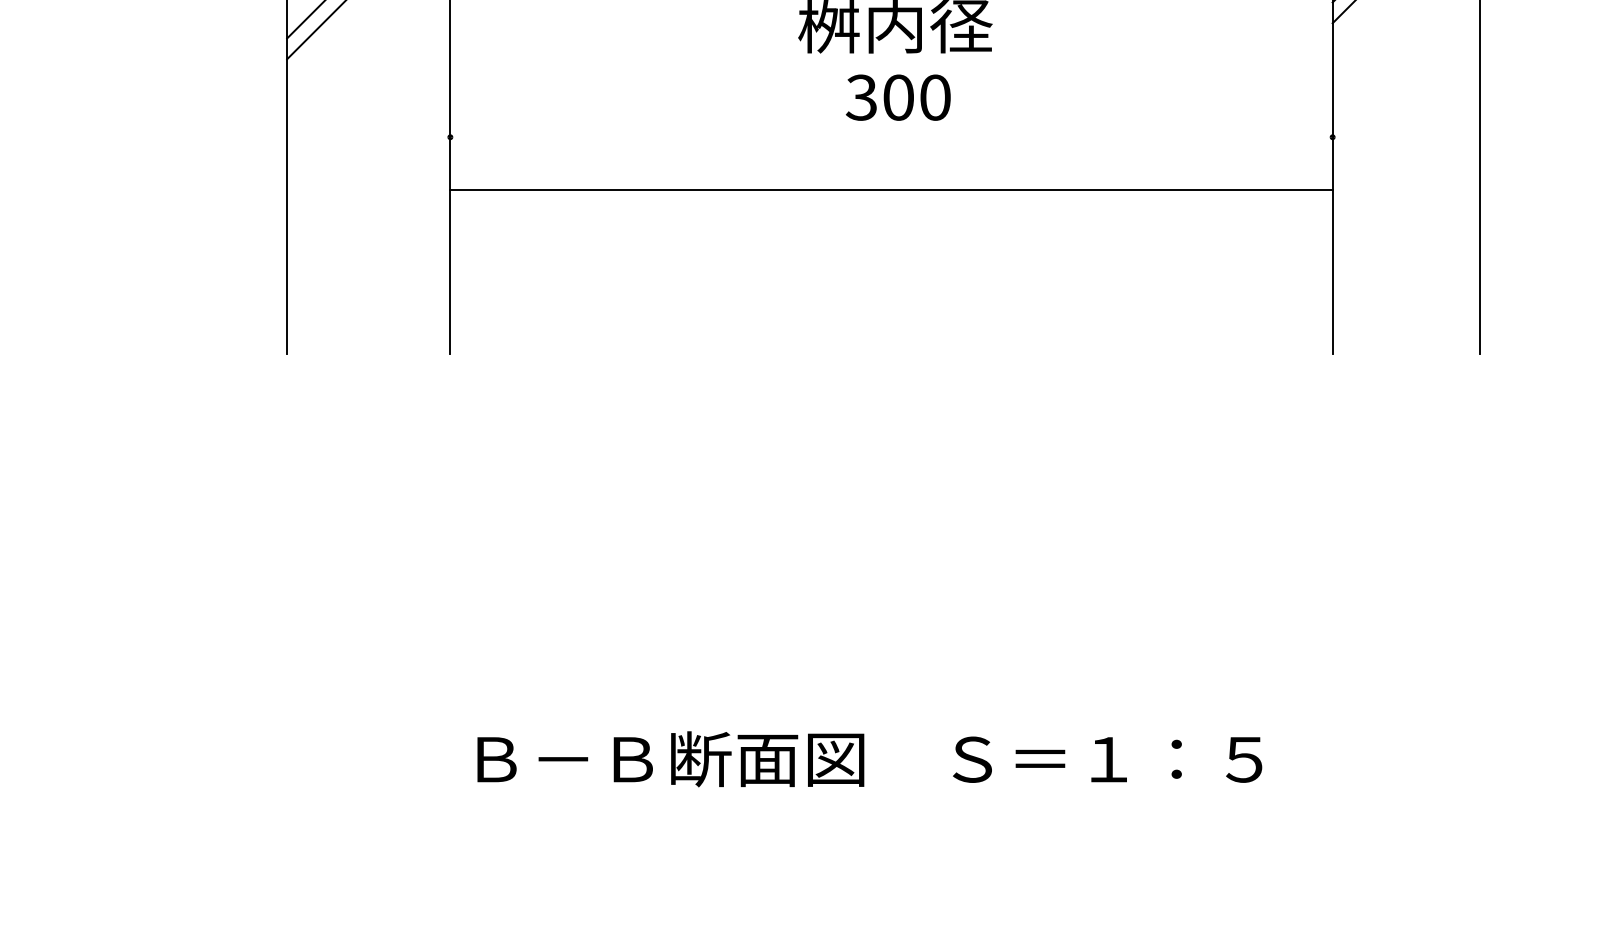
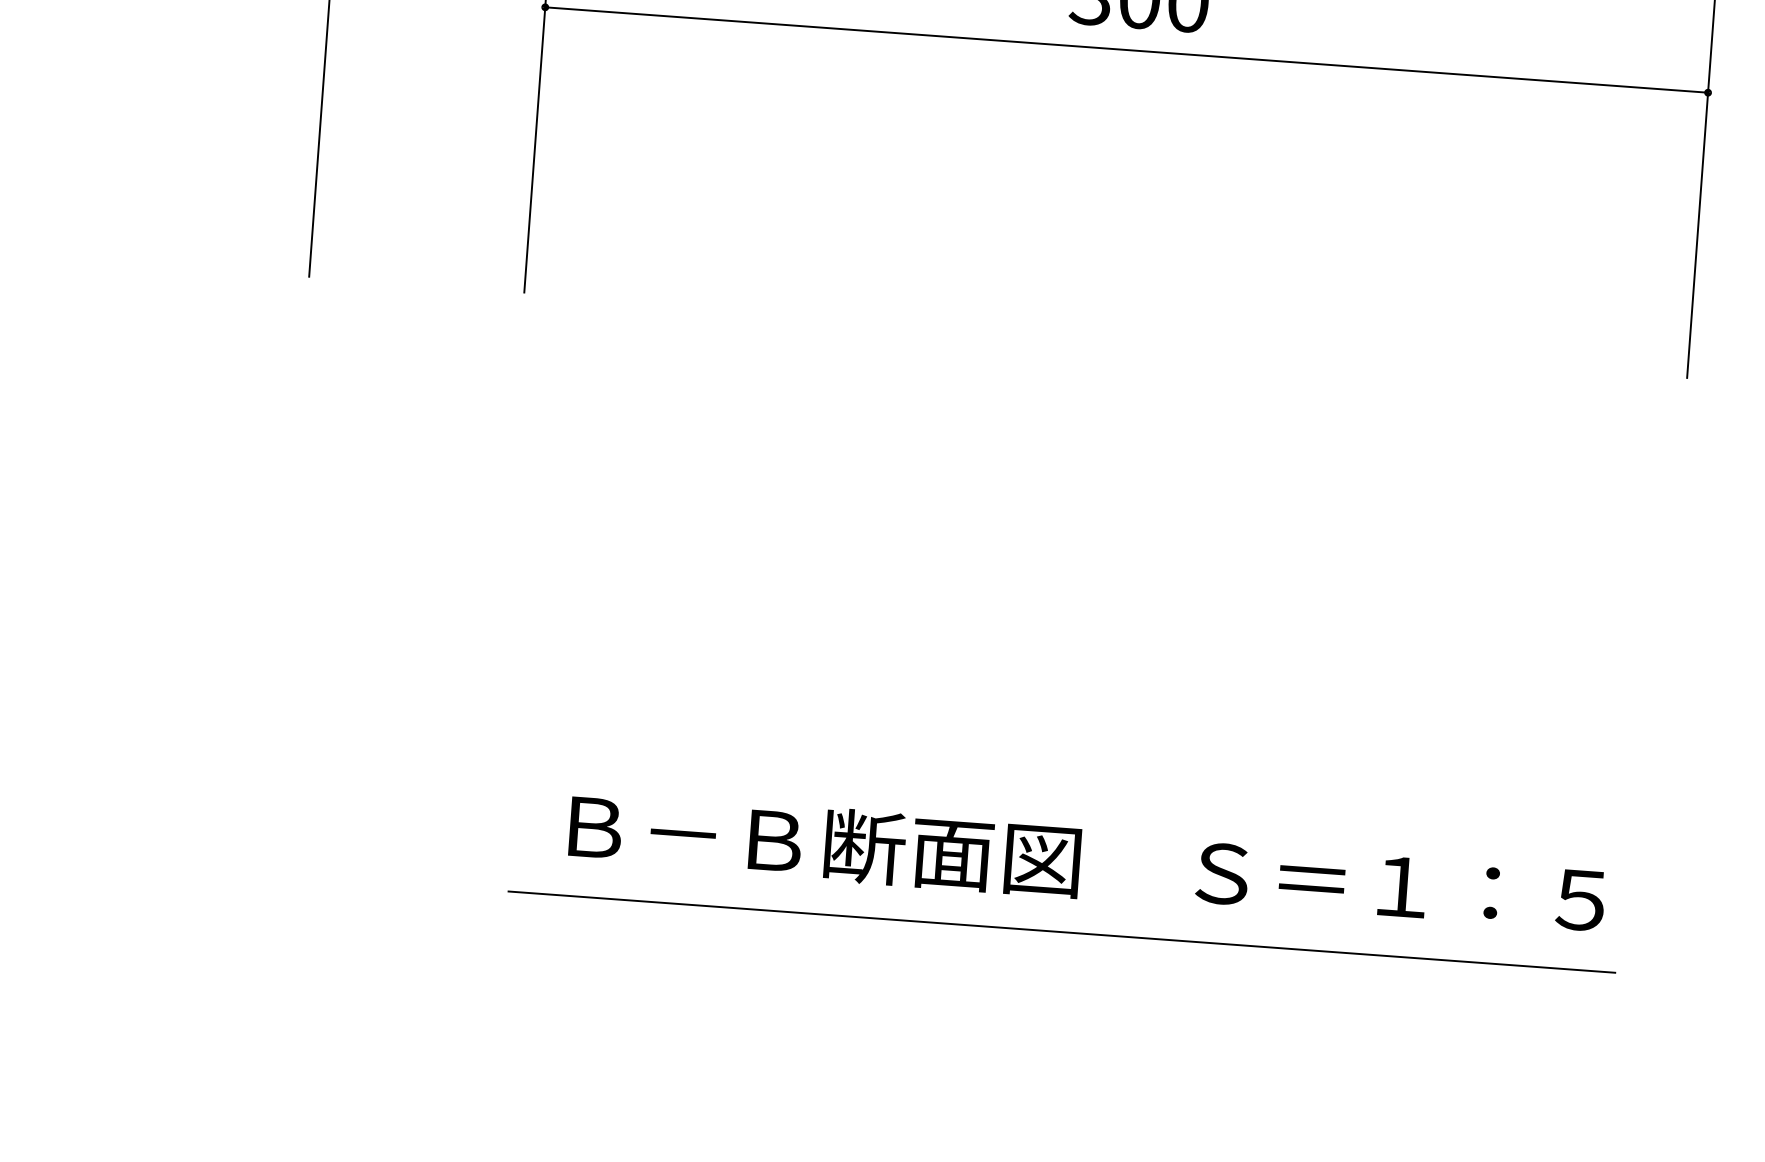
line: (891, 190) -> (1126, 50), moved
text: (869, 759) -> (1086, 863), moved
line: (891, 806) -> (1061, 932), added

